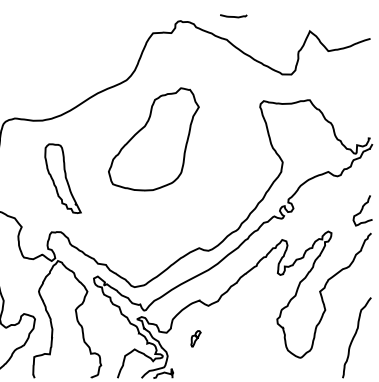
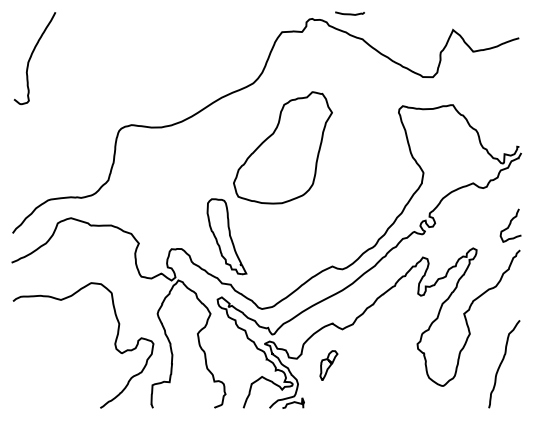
curve: (233, 16) -> (349, 13), moved
part: (62, 178) -> (226, 236), moved
part: (195, 338) -> (328, 365), size x1.67

